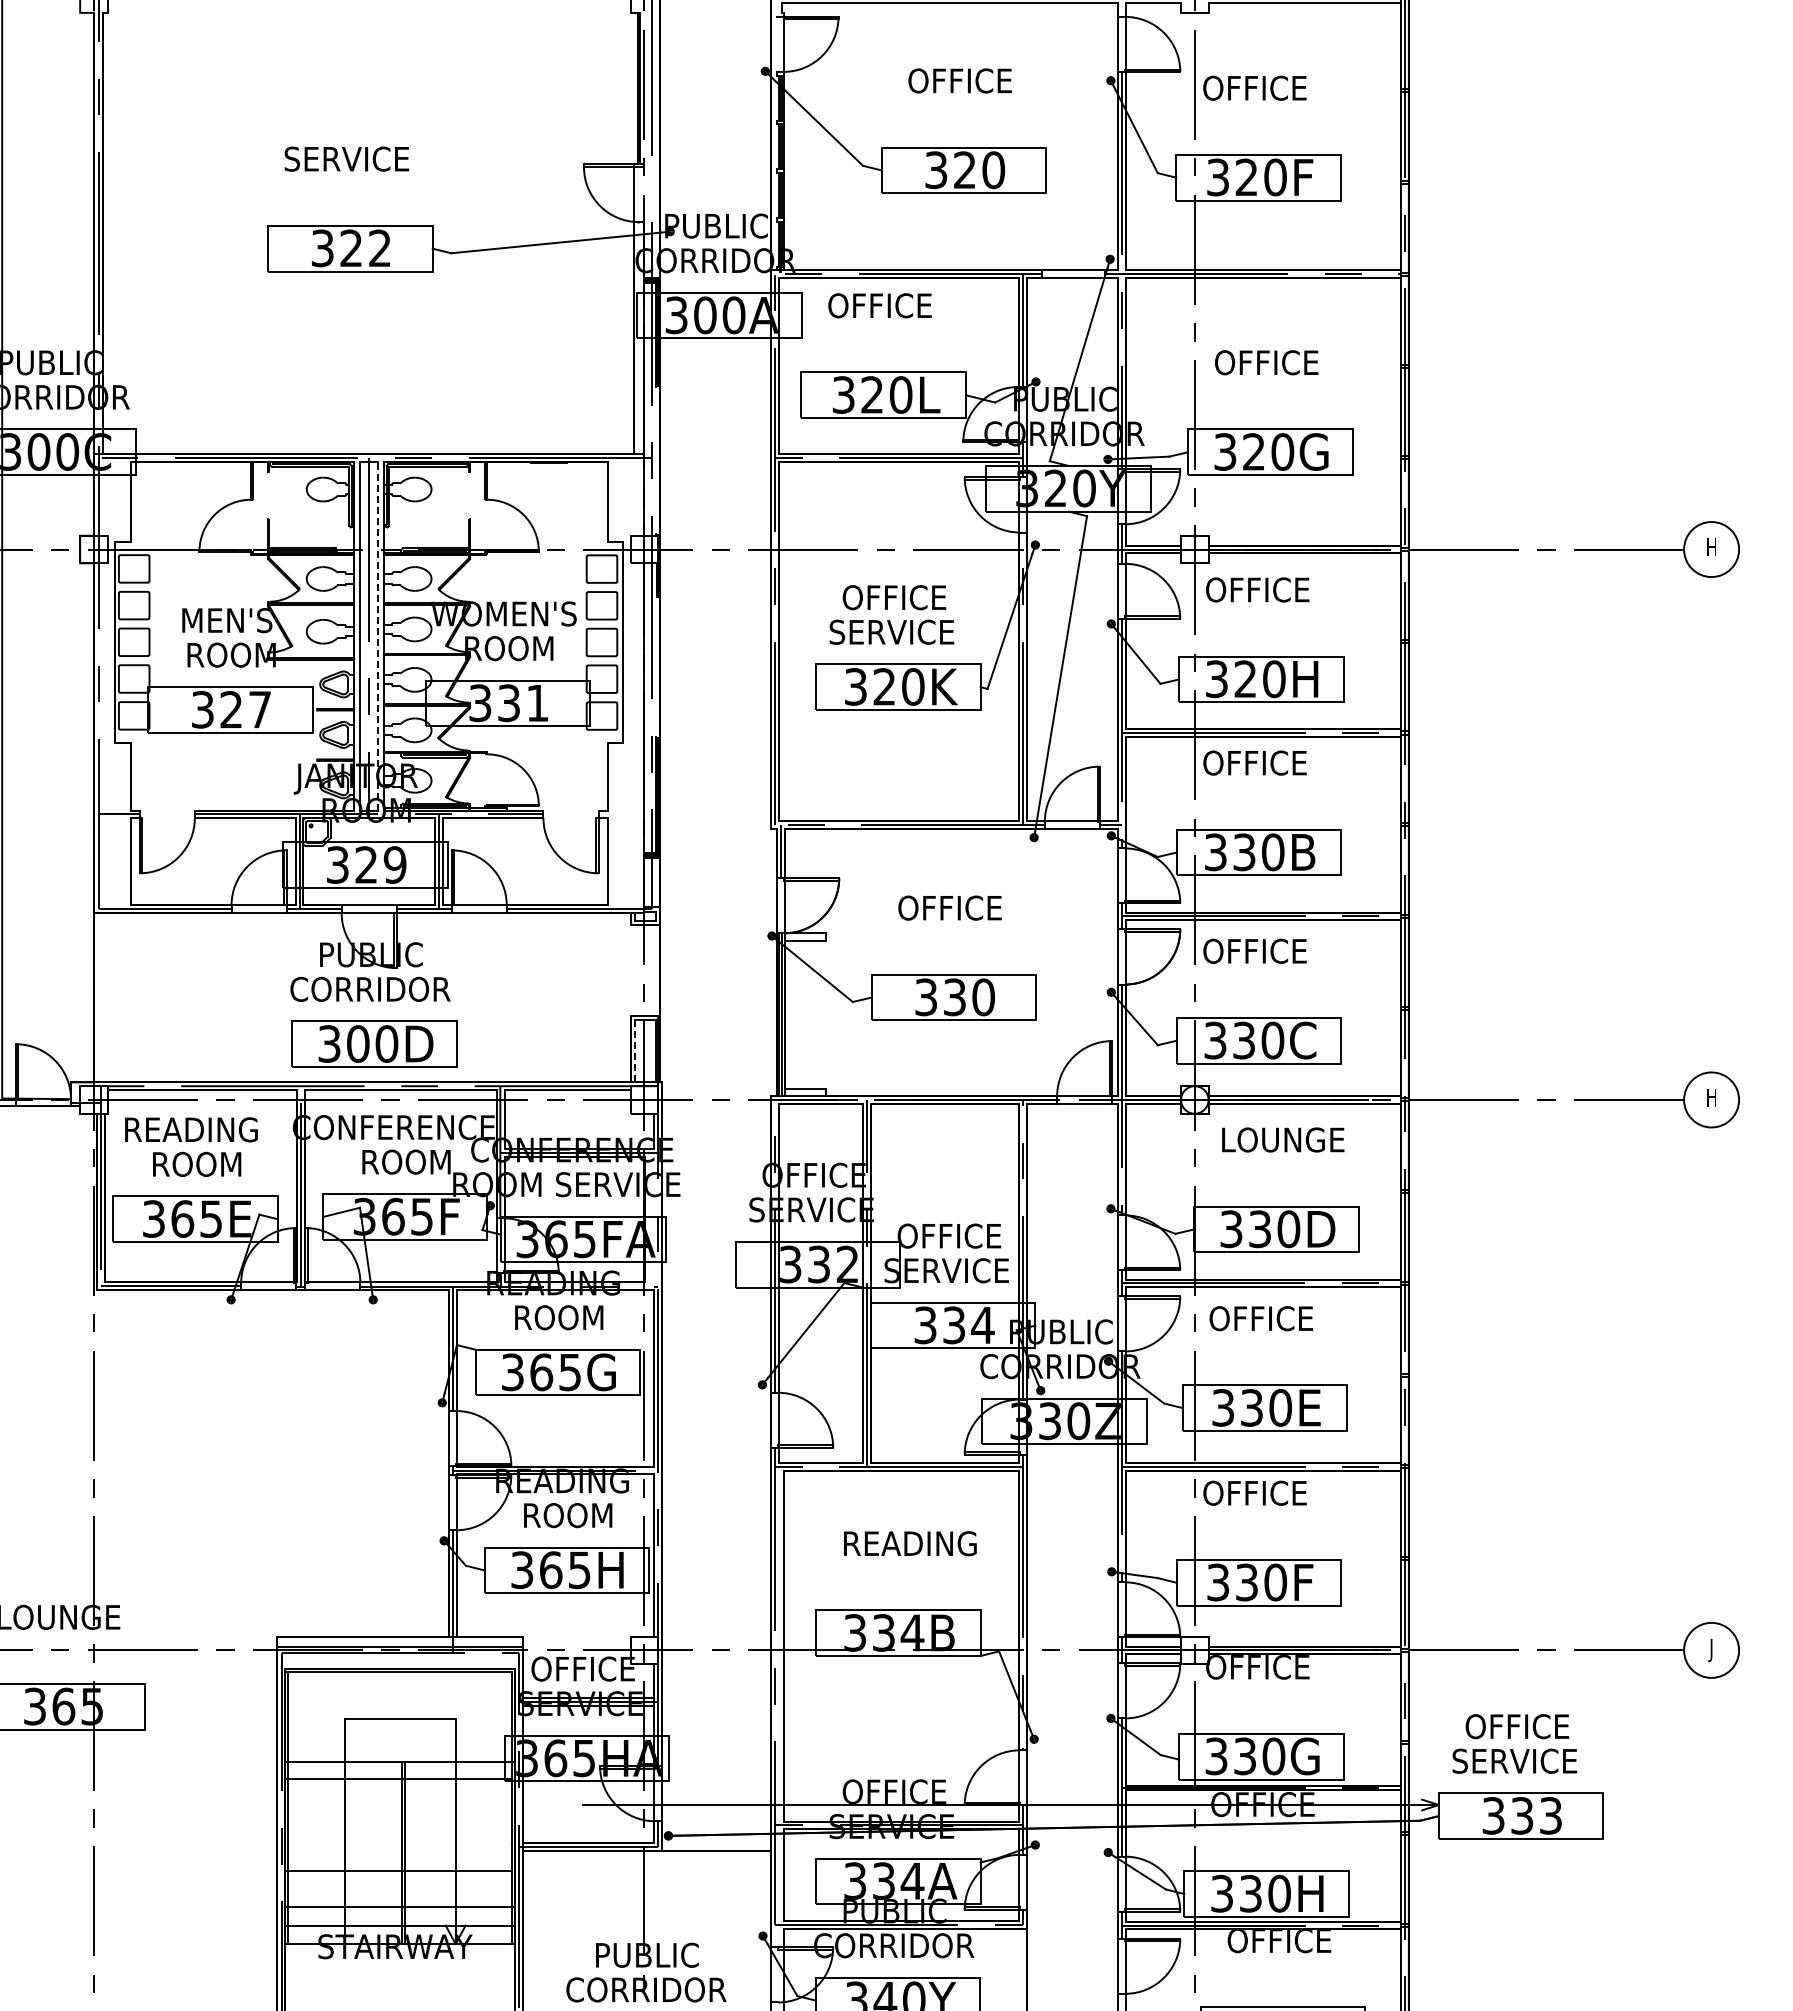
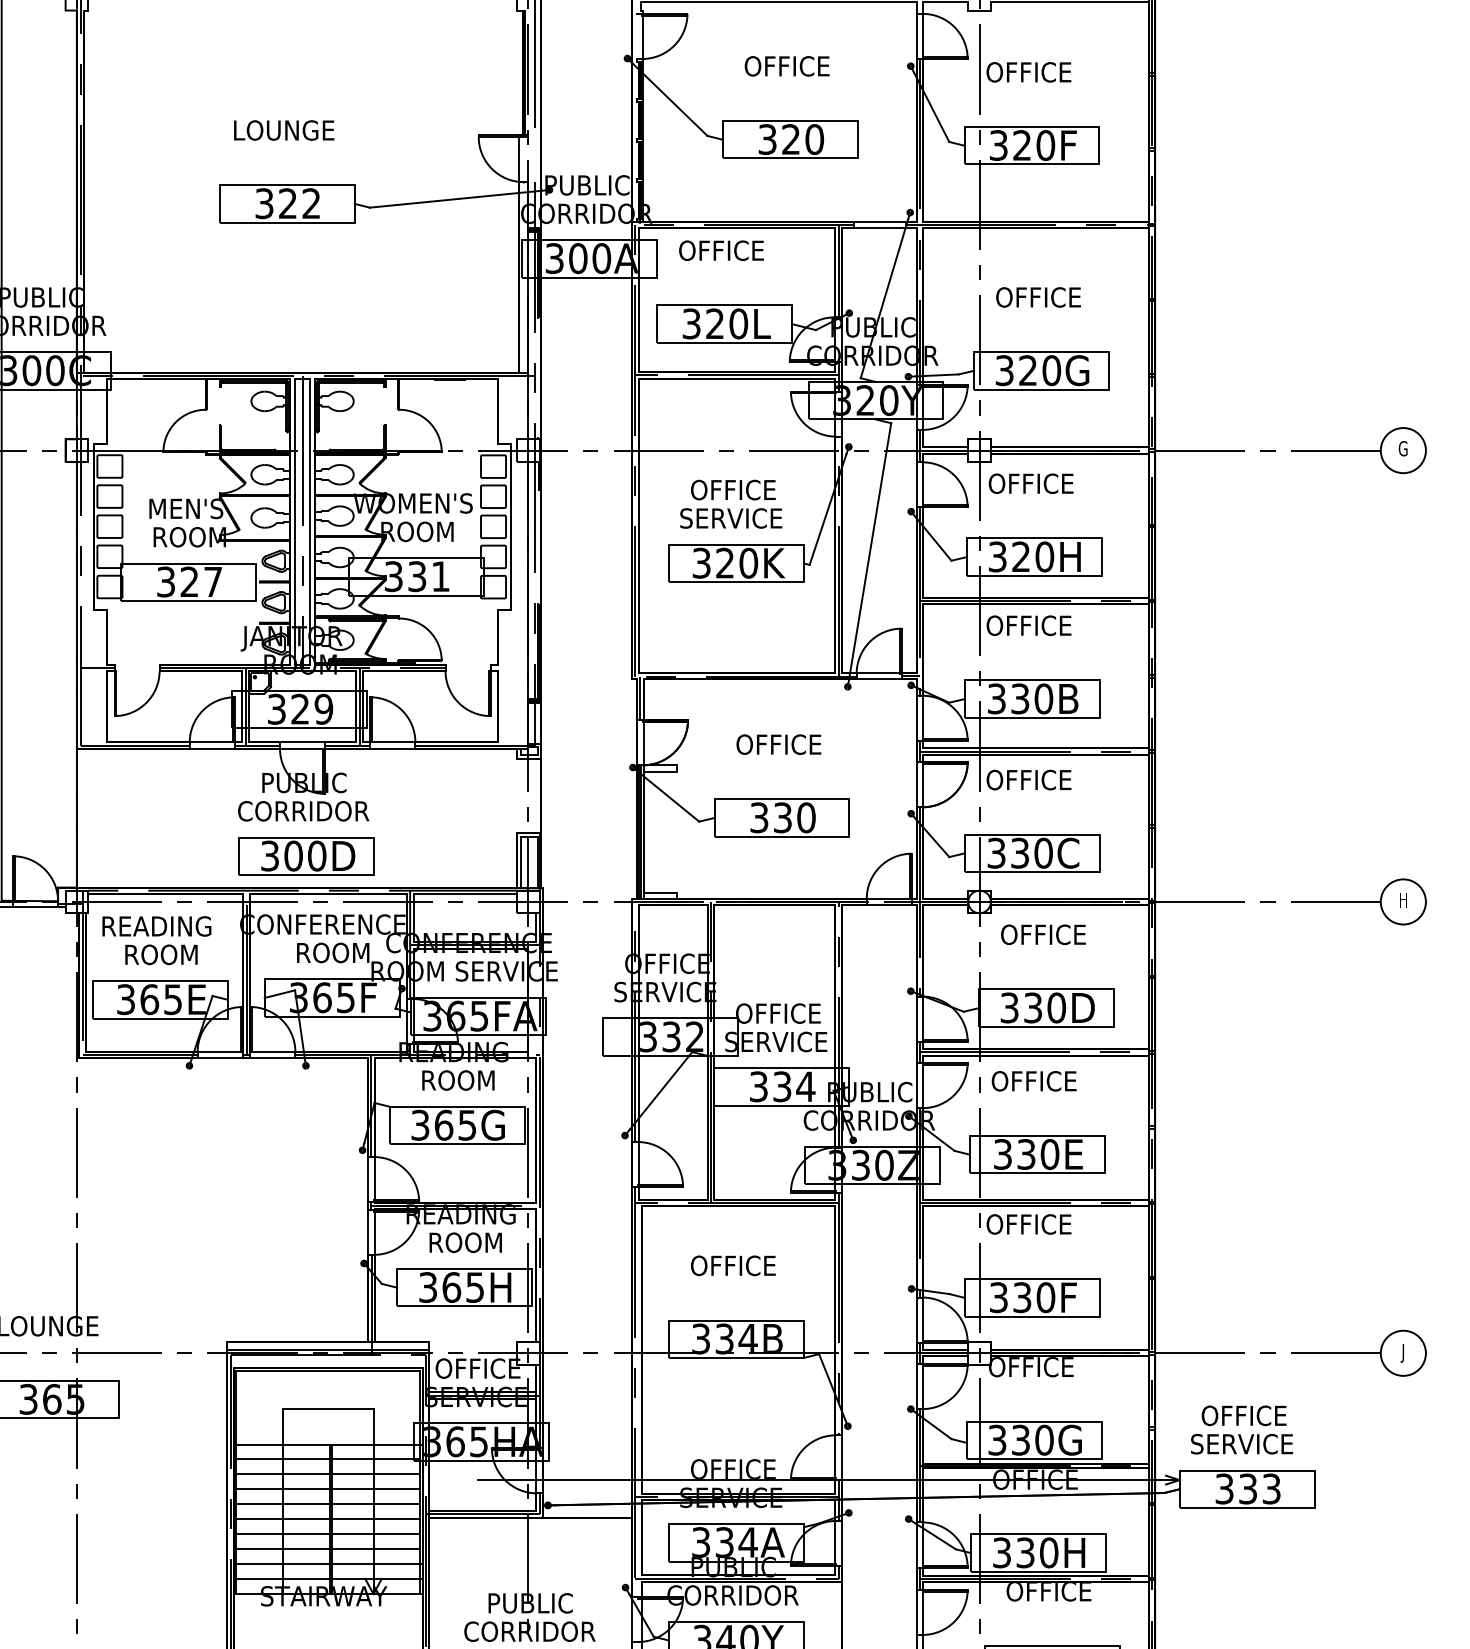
text: (346, 158) -> (284, 129), SERVICE -> LOUNGE
text: (1711, 546) -> (1403, 448), H -> G
line: (378, 635) -> (310, 521), dashed -> solid
line: (635, 1051) -> (520, 862), dashed -> solid
text: (1282, 1139) -> (1051, 934), LOUNGE -> OFFICE
text: (909, 1543) -> (745, 1265), READING -> OFFICE
line: (398, 1797) -> (326, 1473), added
line: (398, 1815) -> (326, 1488), added
line: (398, 1833) -> (326, 1503), added
line: (398, 1852) -> (326, 1519), added
line: (398, 1888) -> (326, 1548), added

